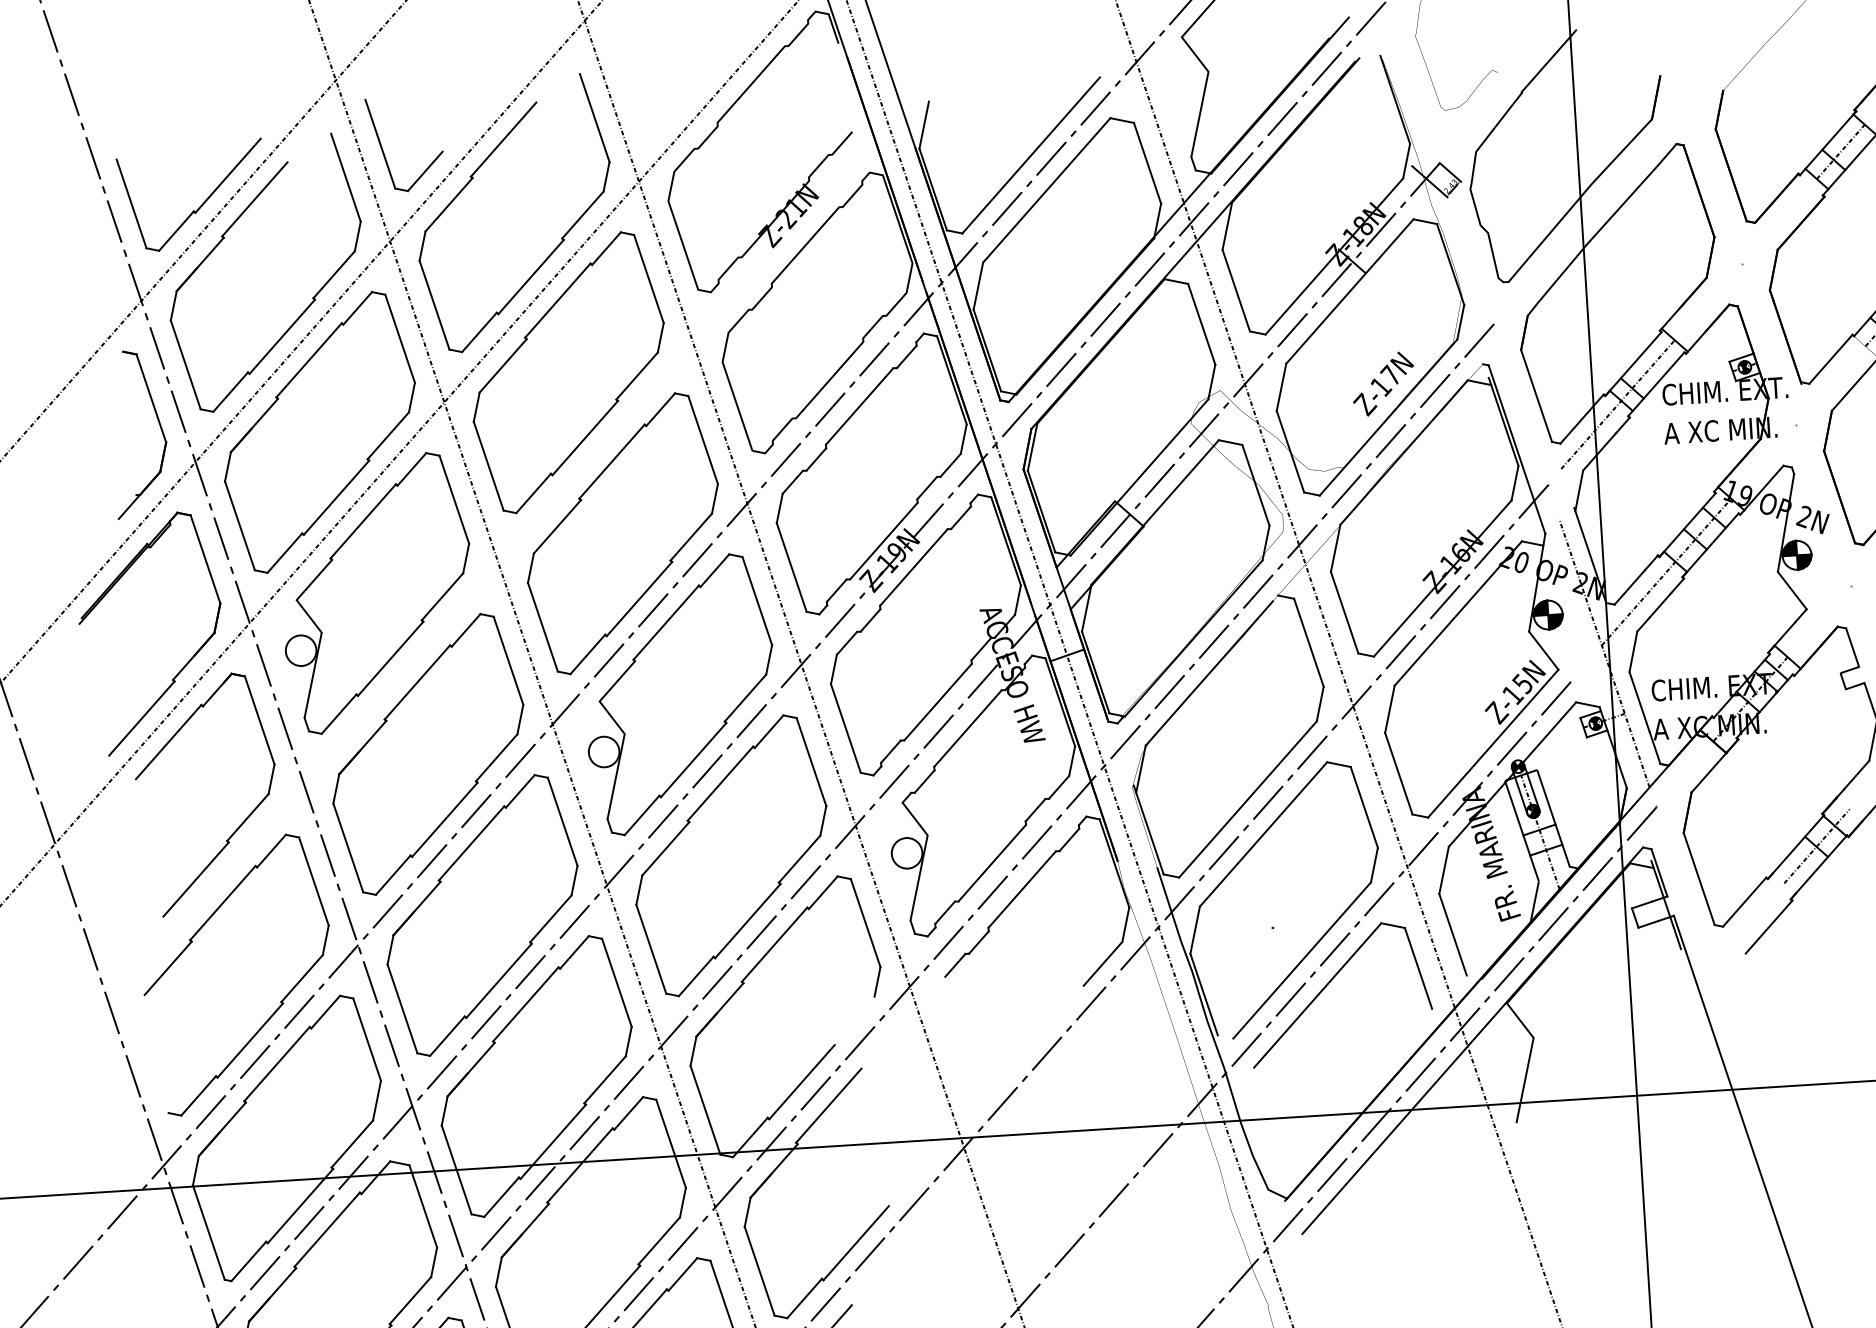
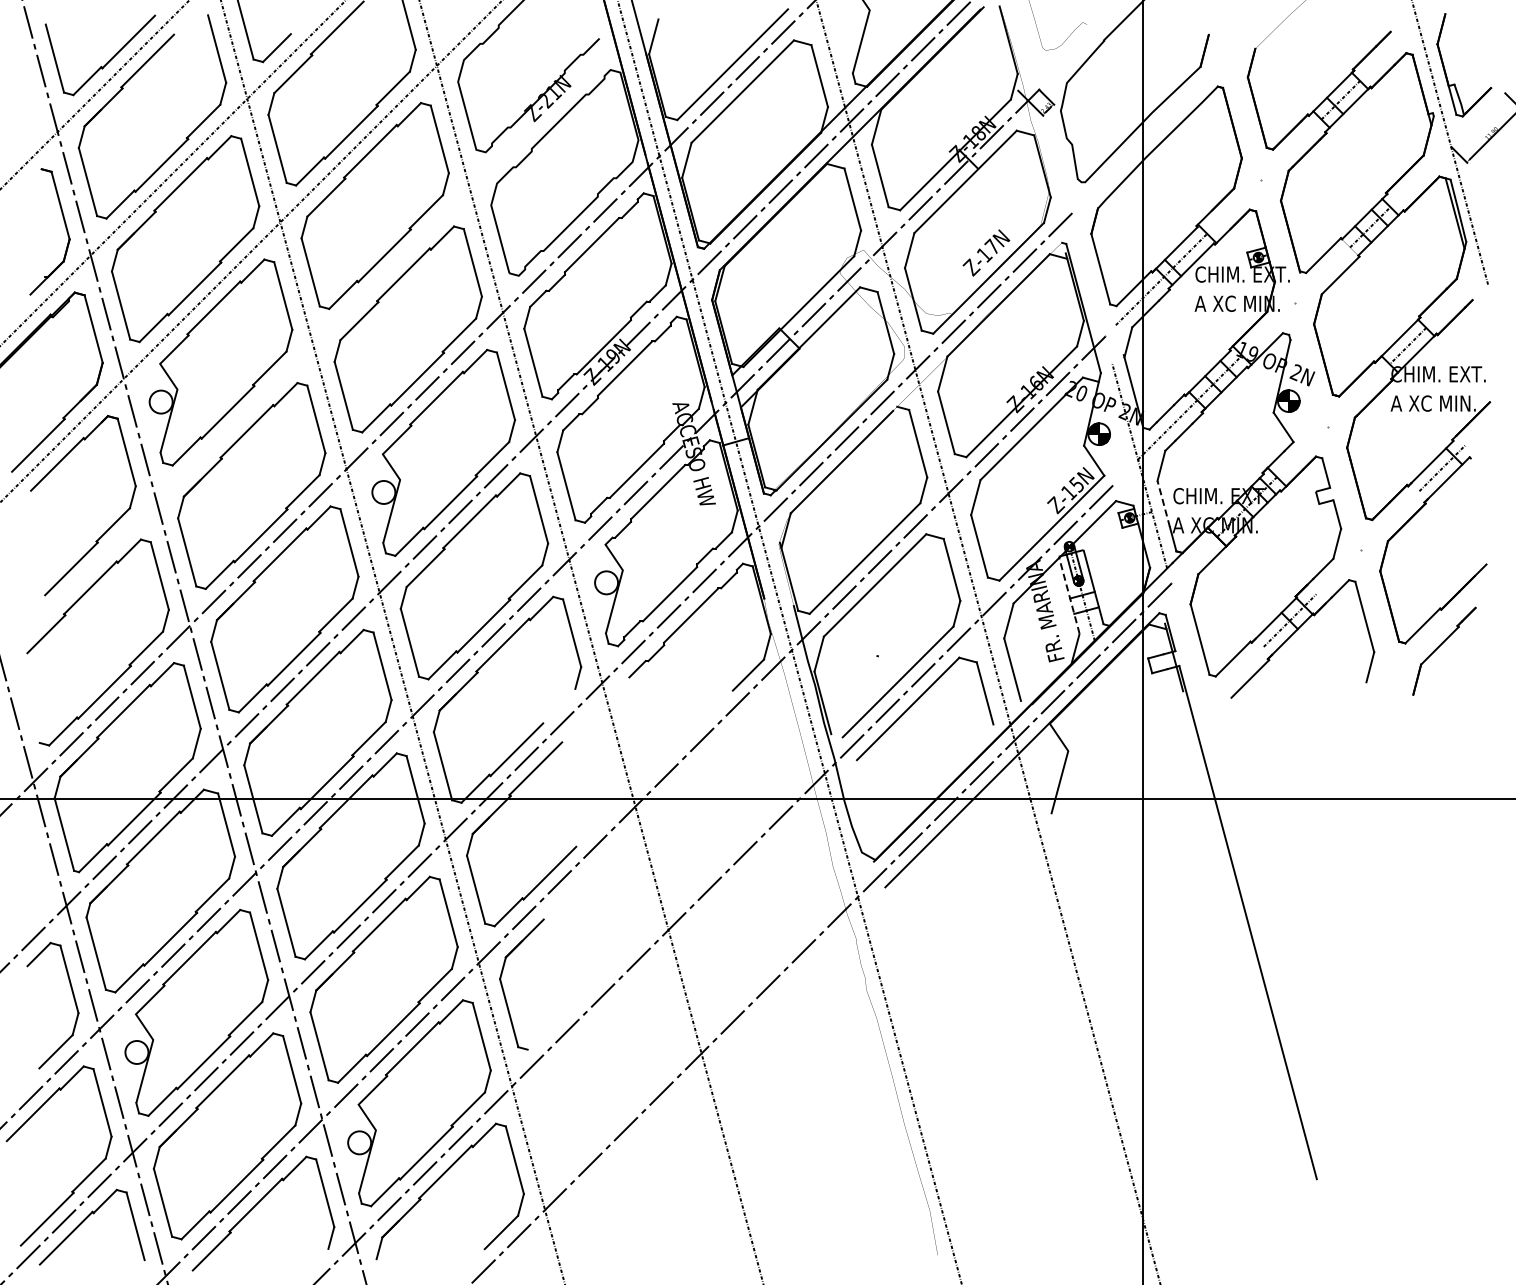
line: (1639, 701) -> (1163, 503), solid -> dashed
line: (1522, 831) -> (1069, 595), solid -> dashed

